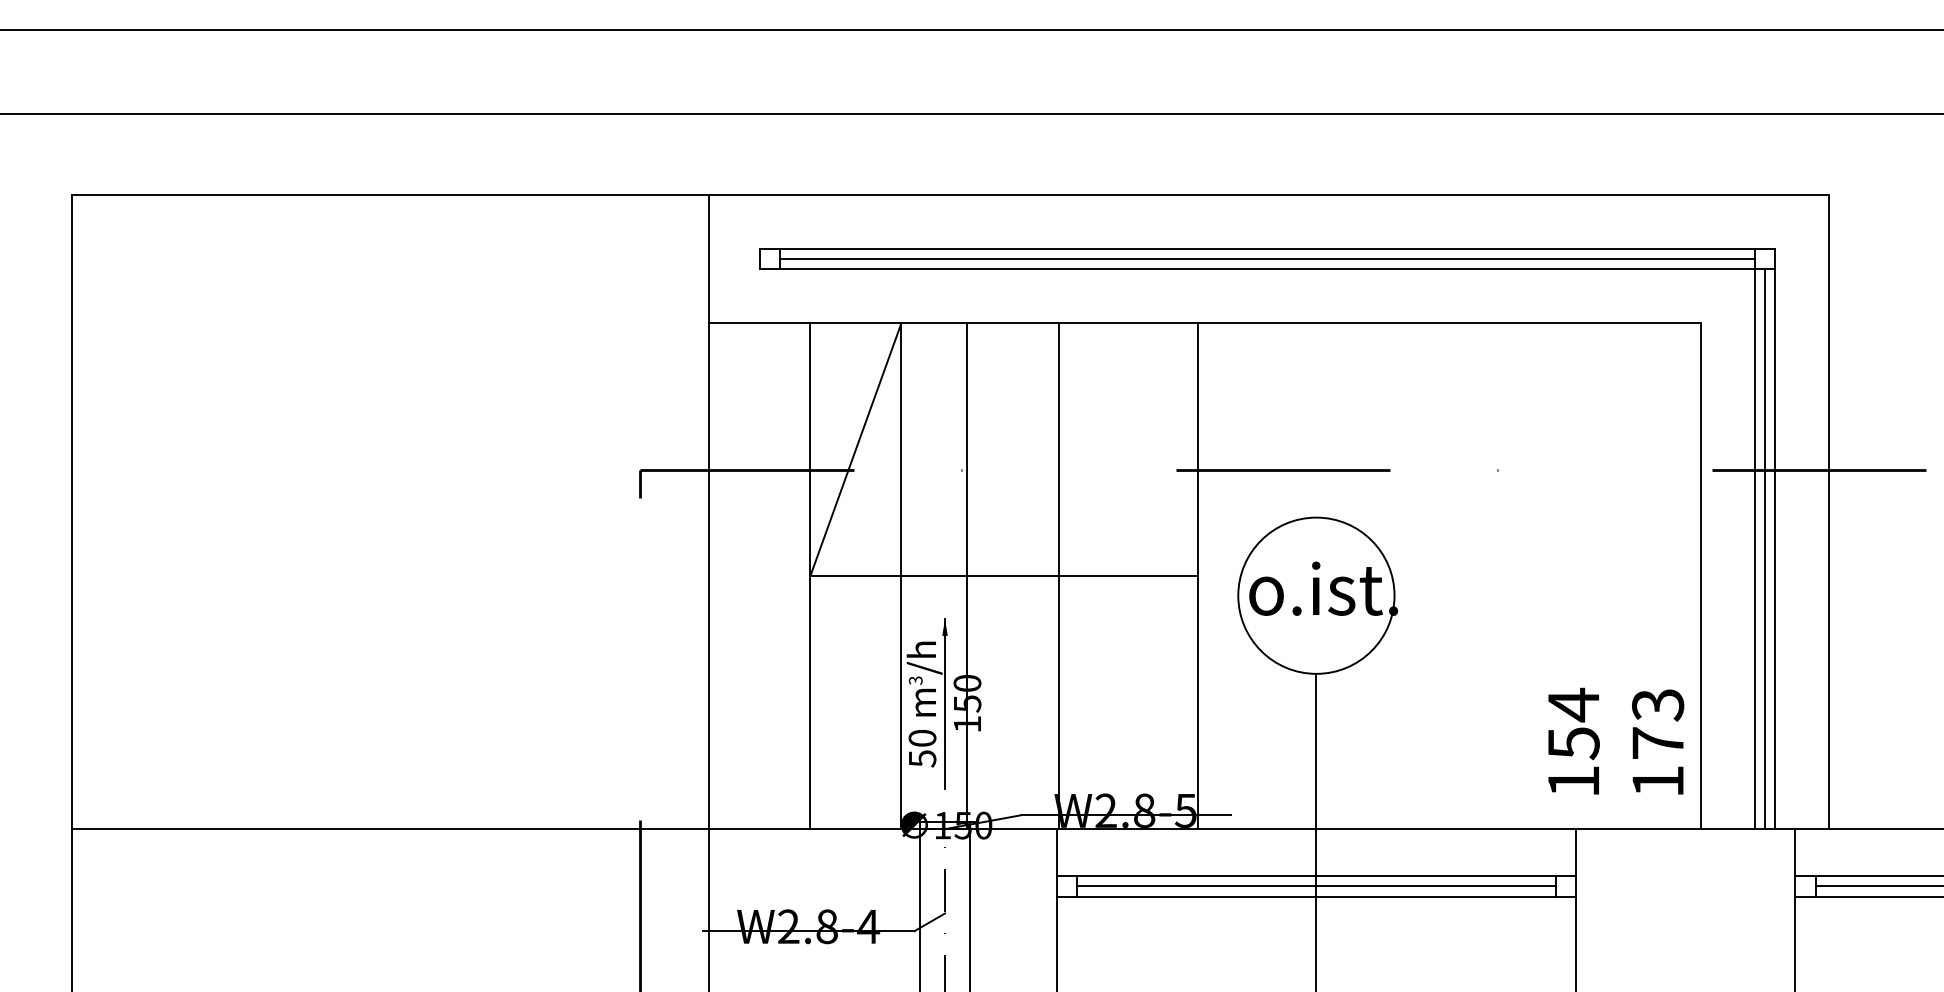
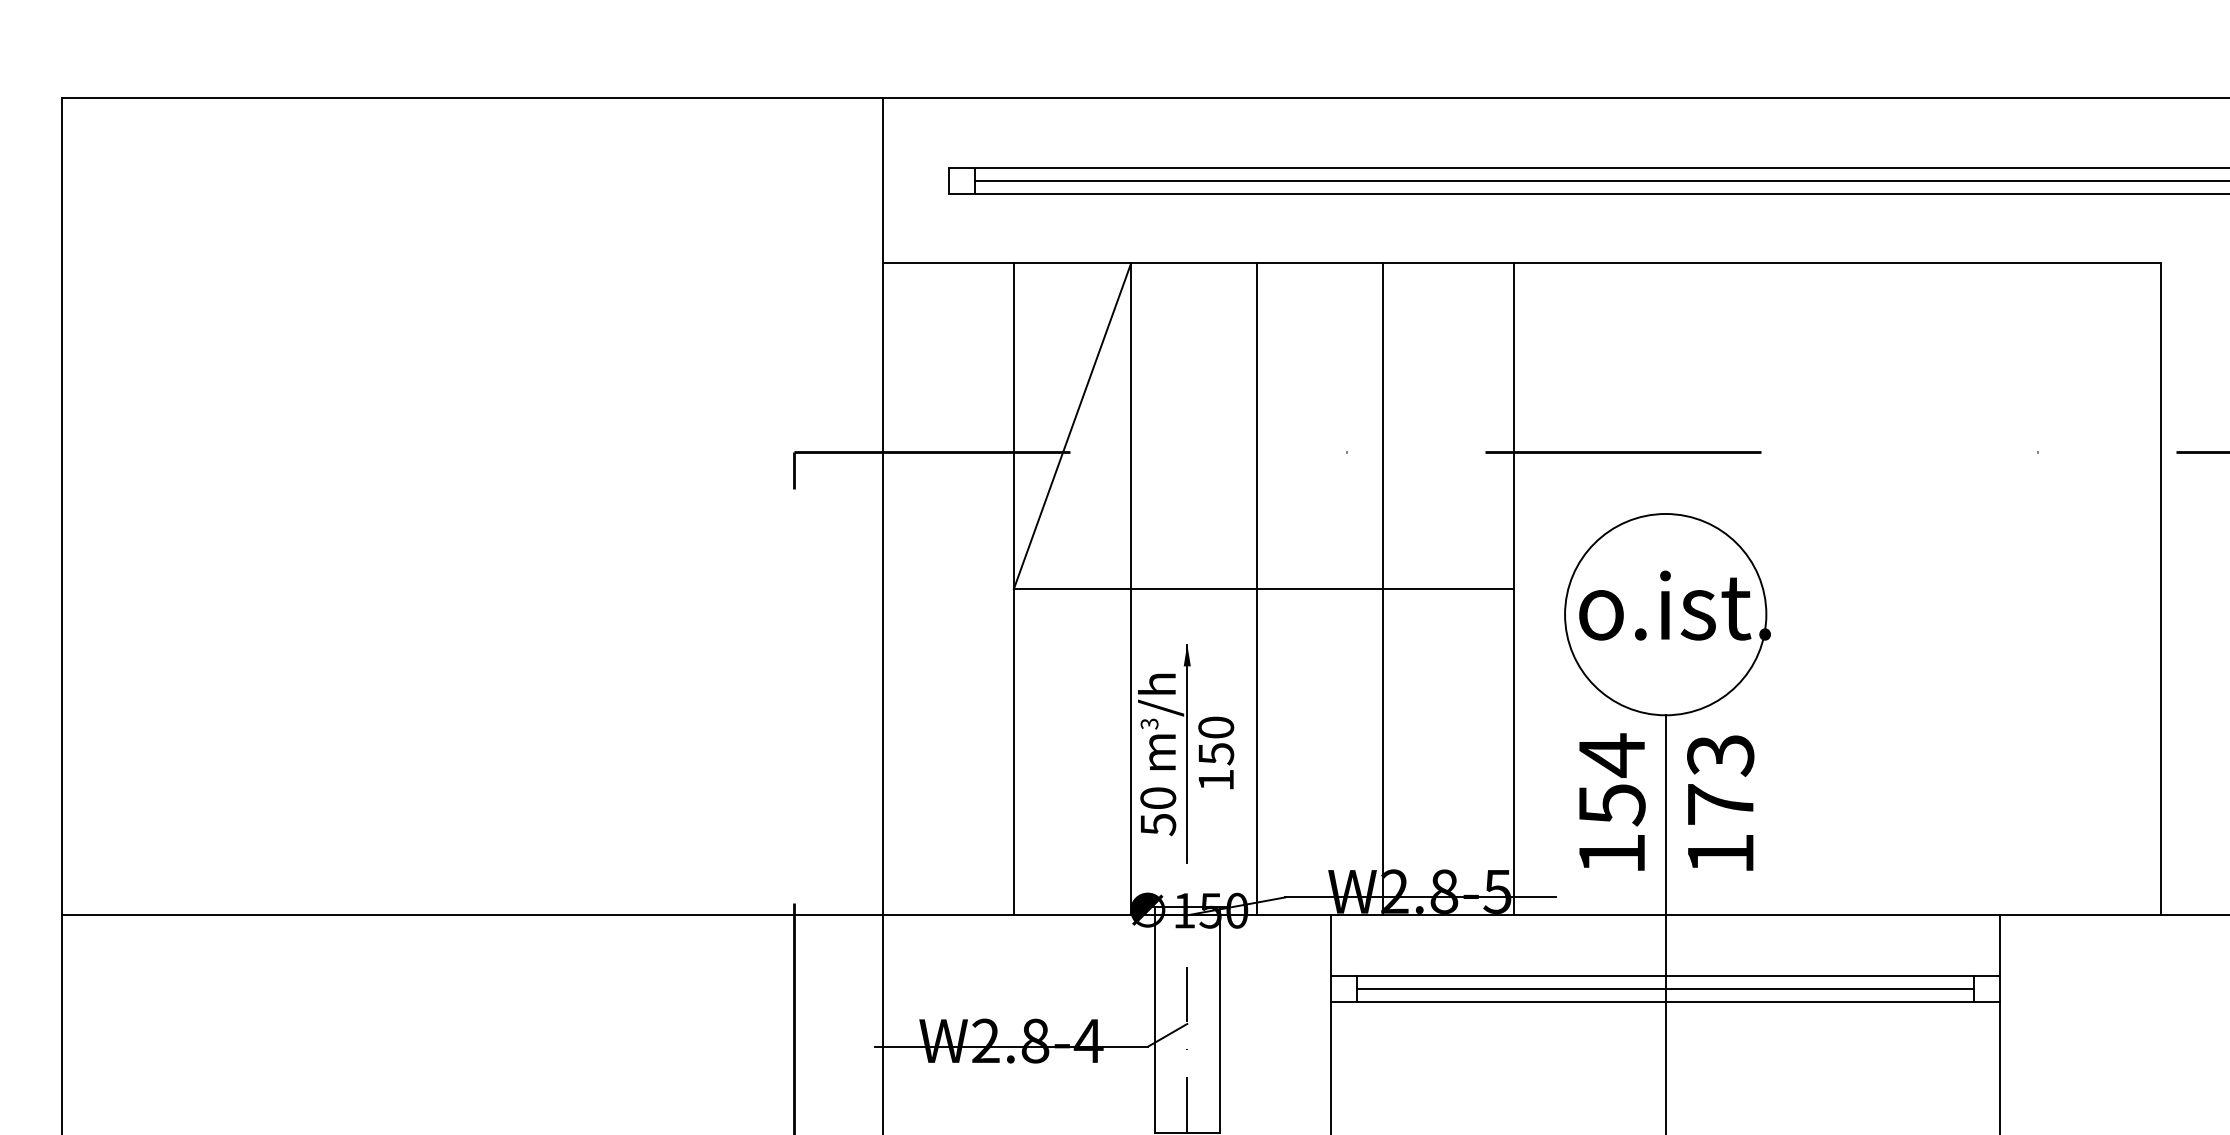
line: (967, 576) -> (1257, 589), moved
line: (1059, 576) -> (1383, 589), moved
text: (1616, 740) -> (1667, 801), moved

